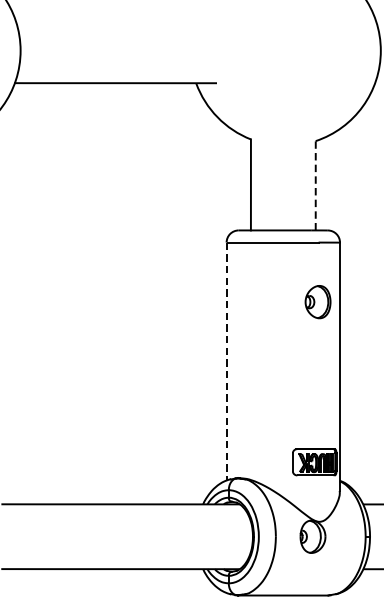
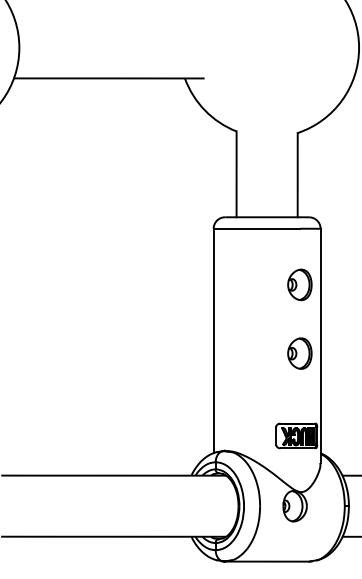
line: (315, 185) -> (297, 174), dashed -> solid
line: (226, 362) -> (213, 341), dashed -> solid
part: (317, 374) -> (299, 353), added

